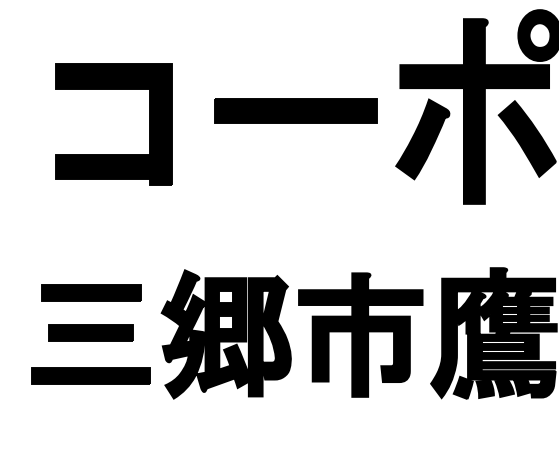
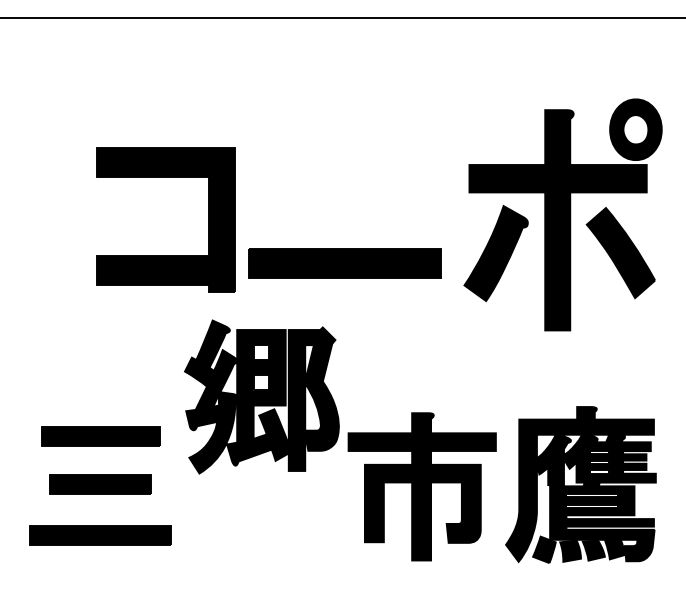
part: (295, 110) -> (344, 263), moved
part: (113, 154) -> (165, 255), moved
part: (225, 333) -> (261, 396), moved

